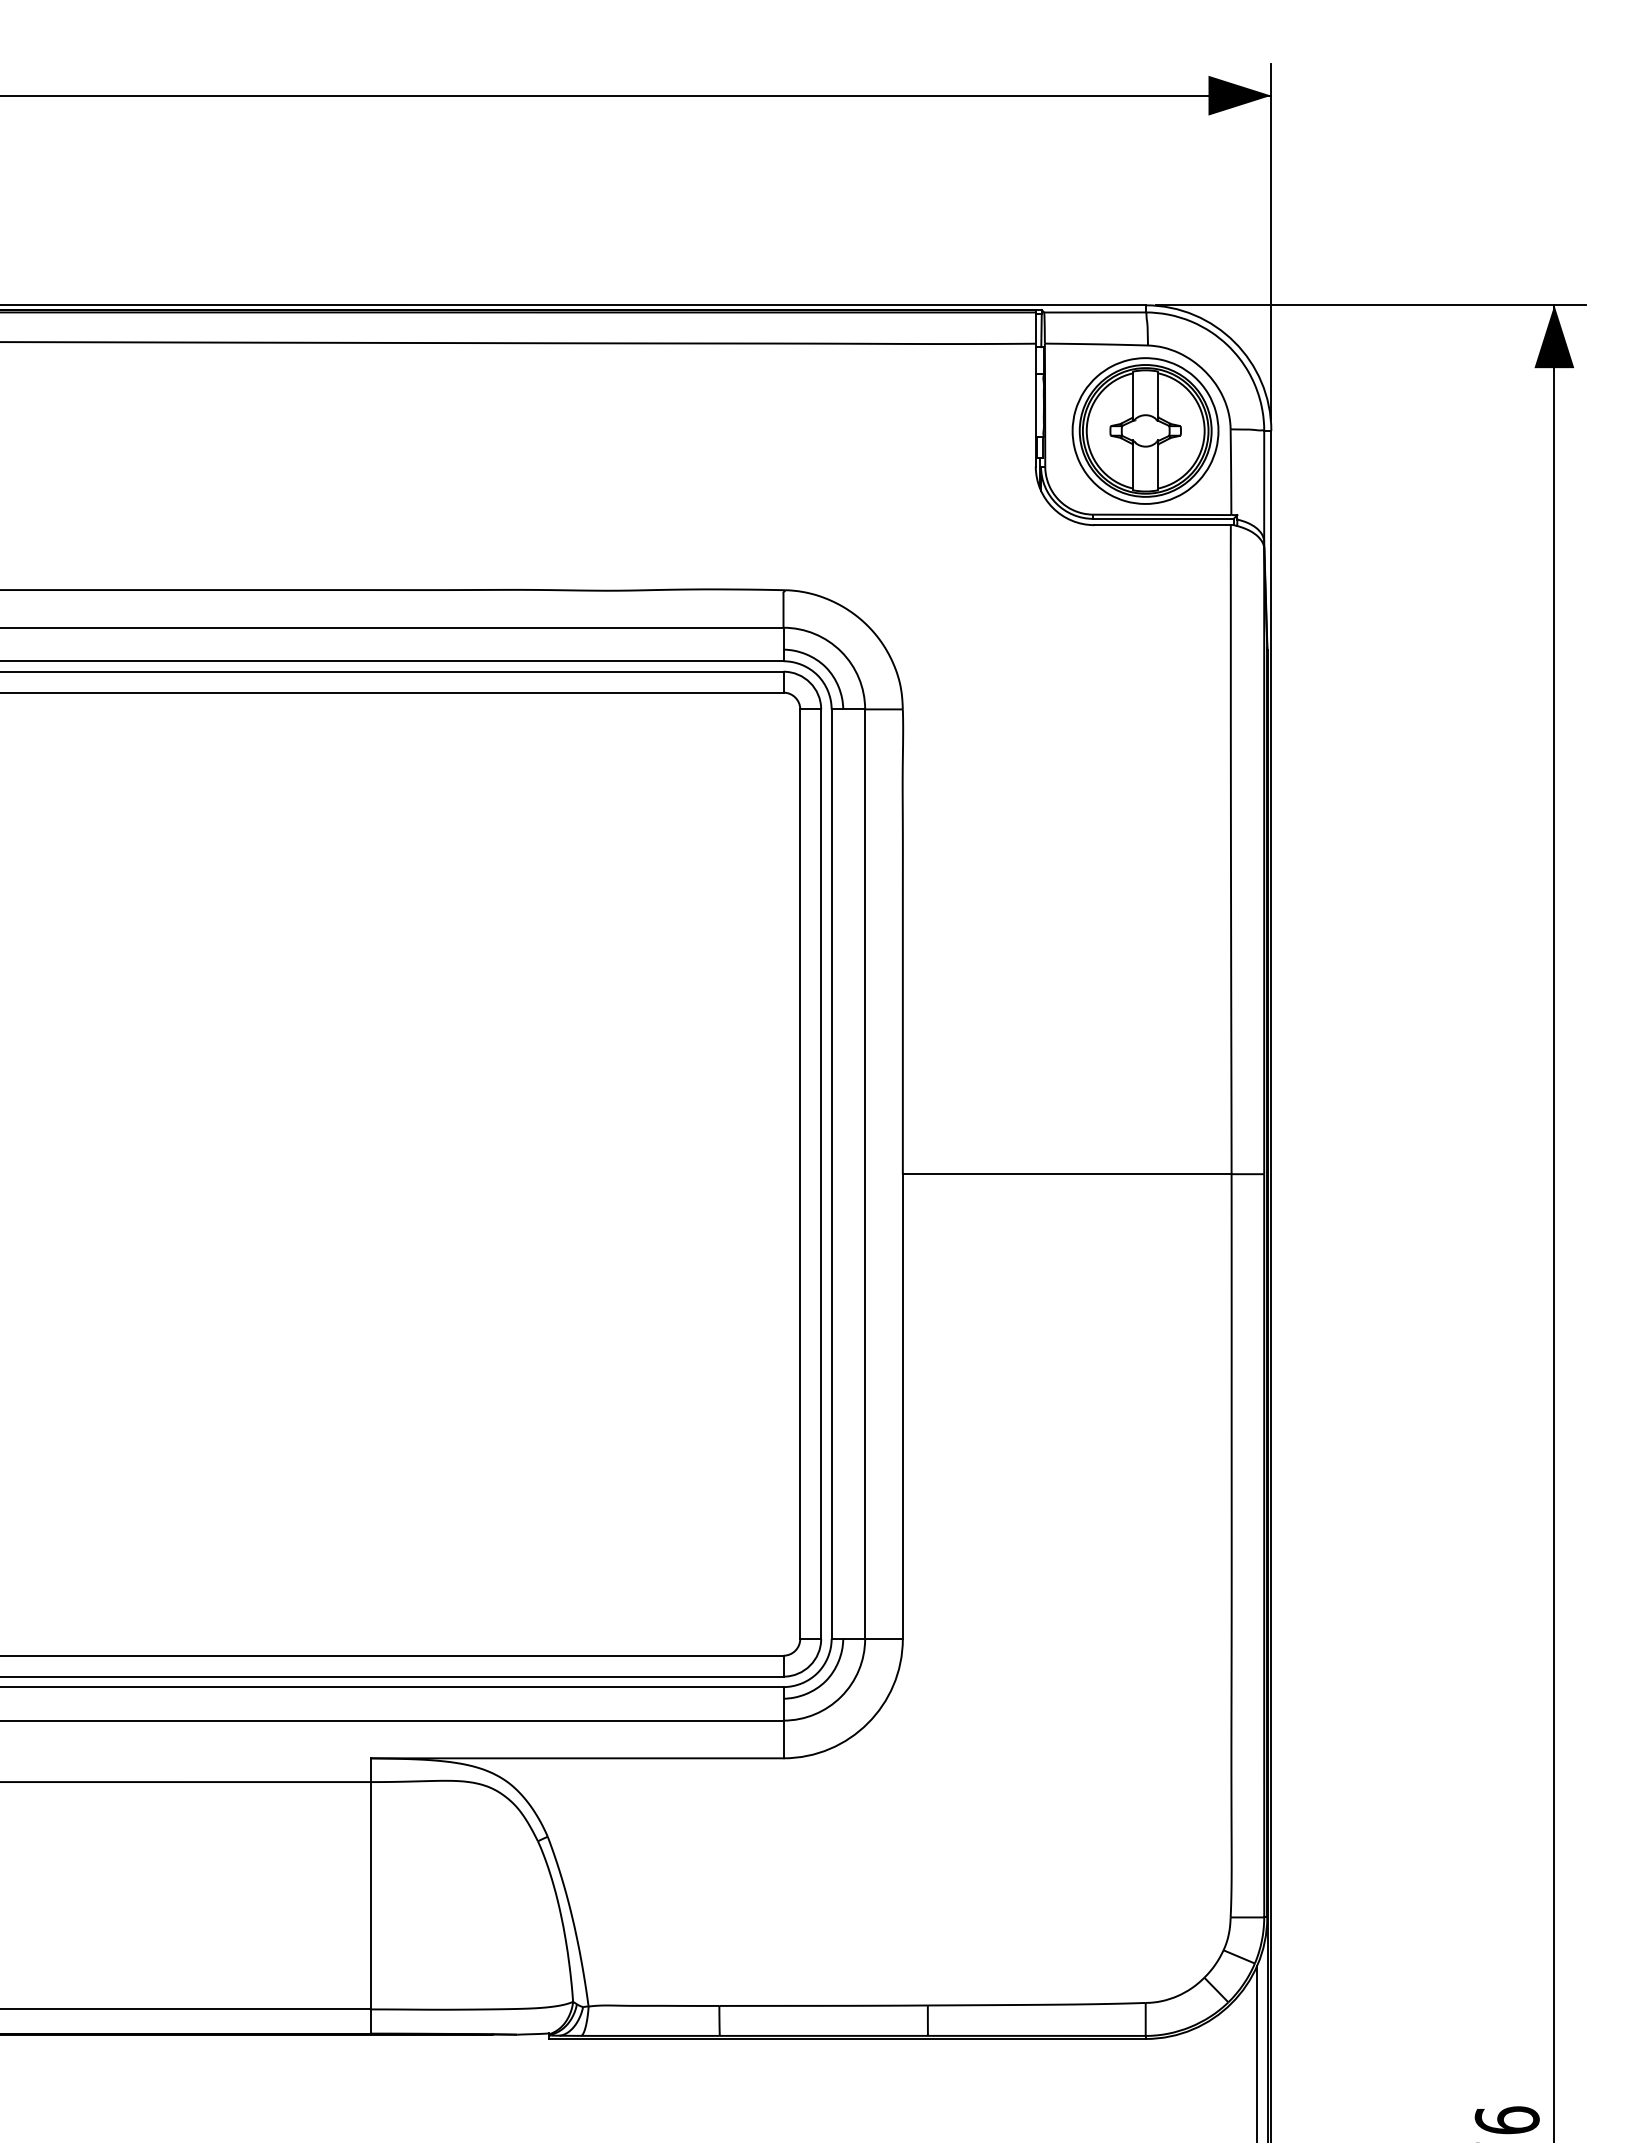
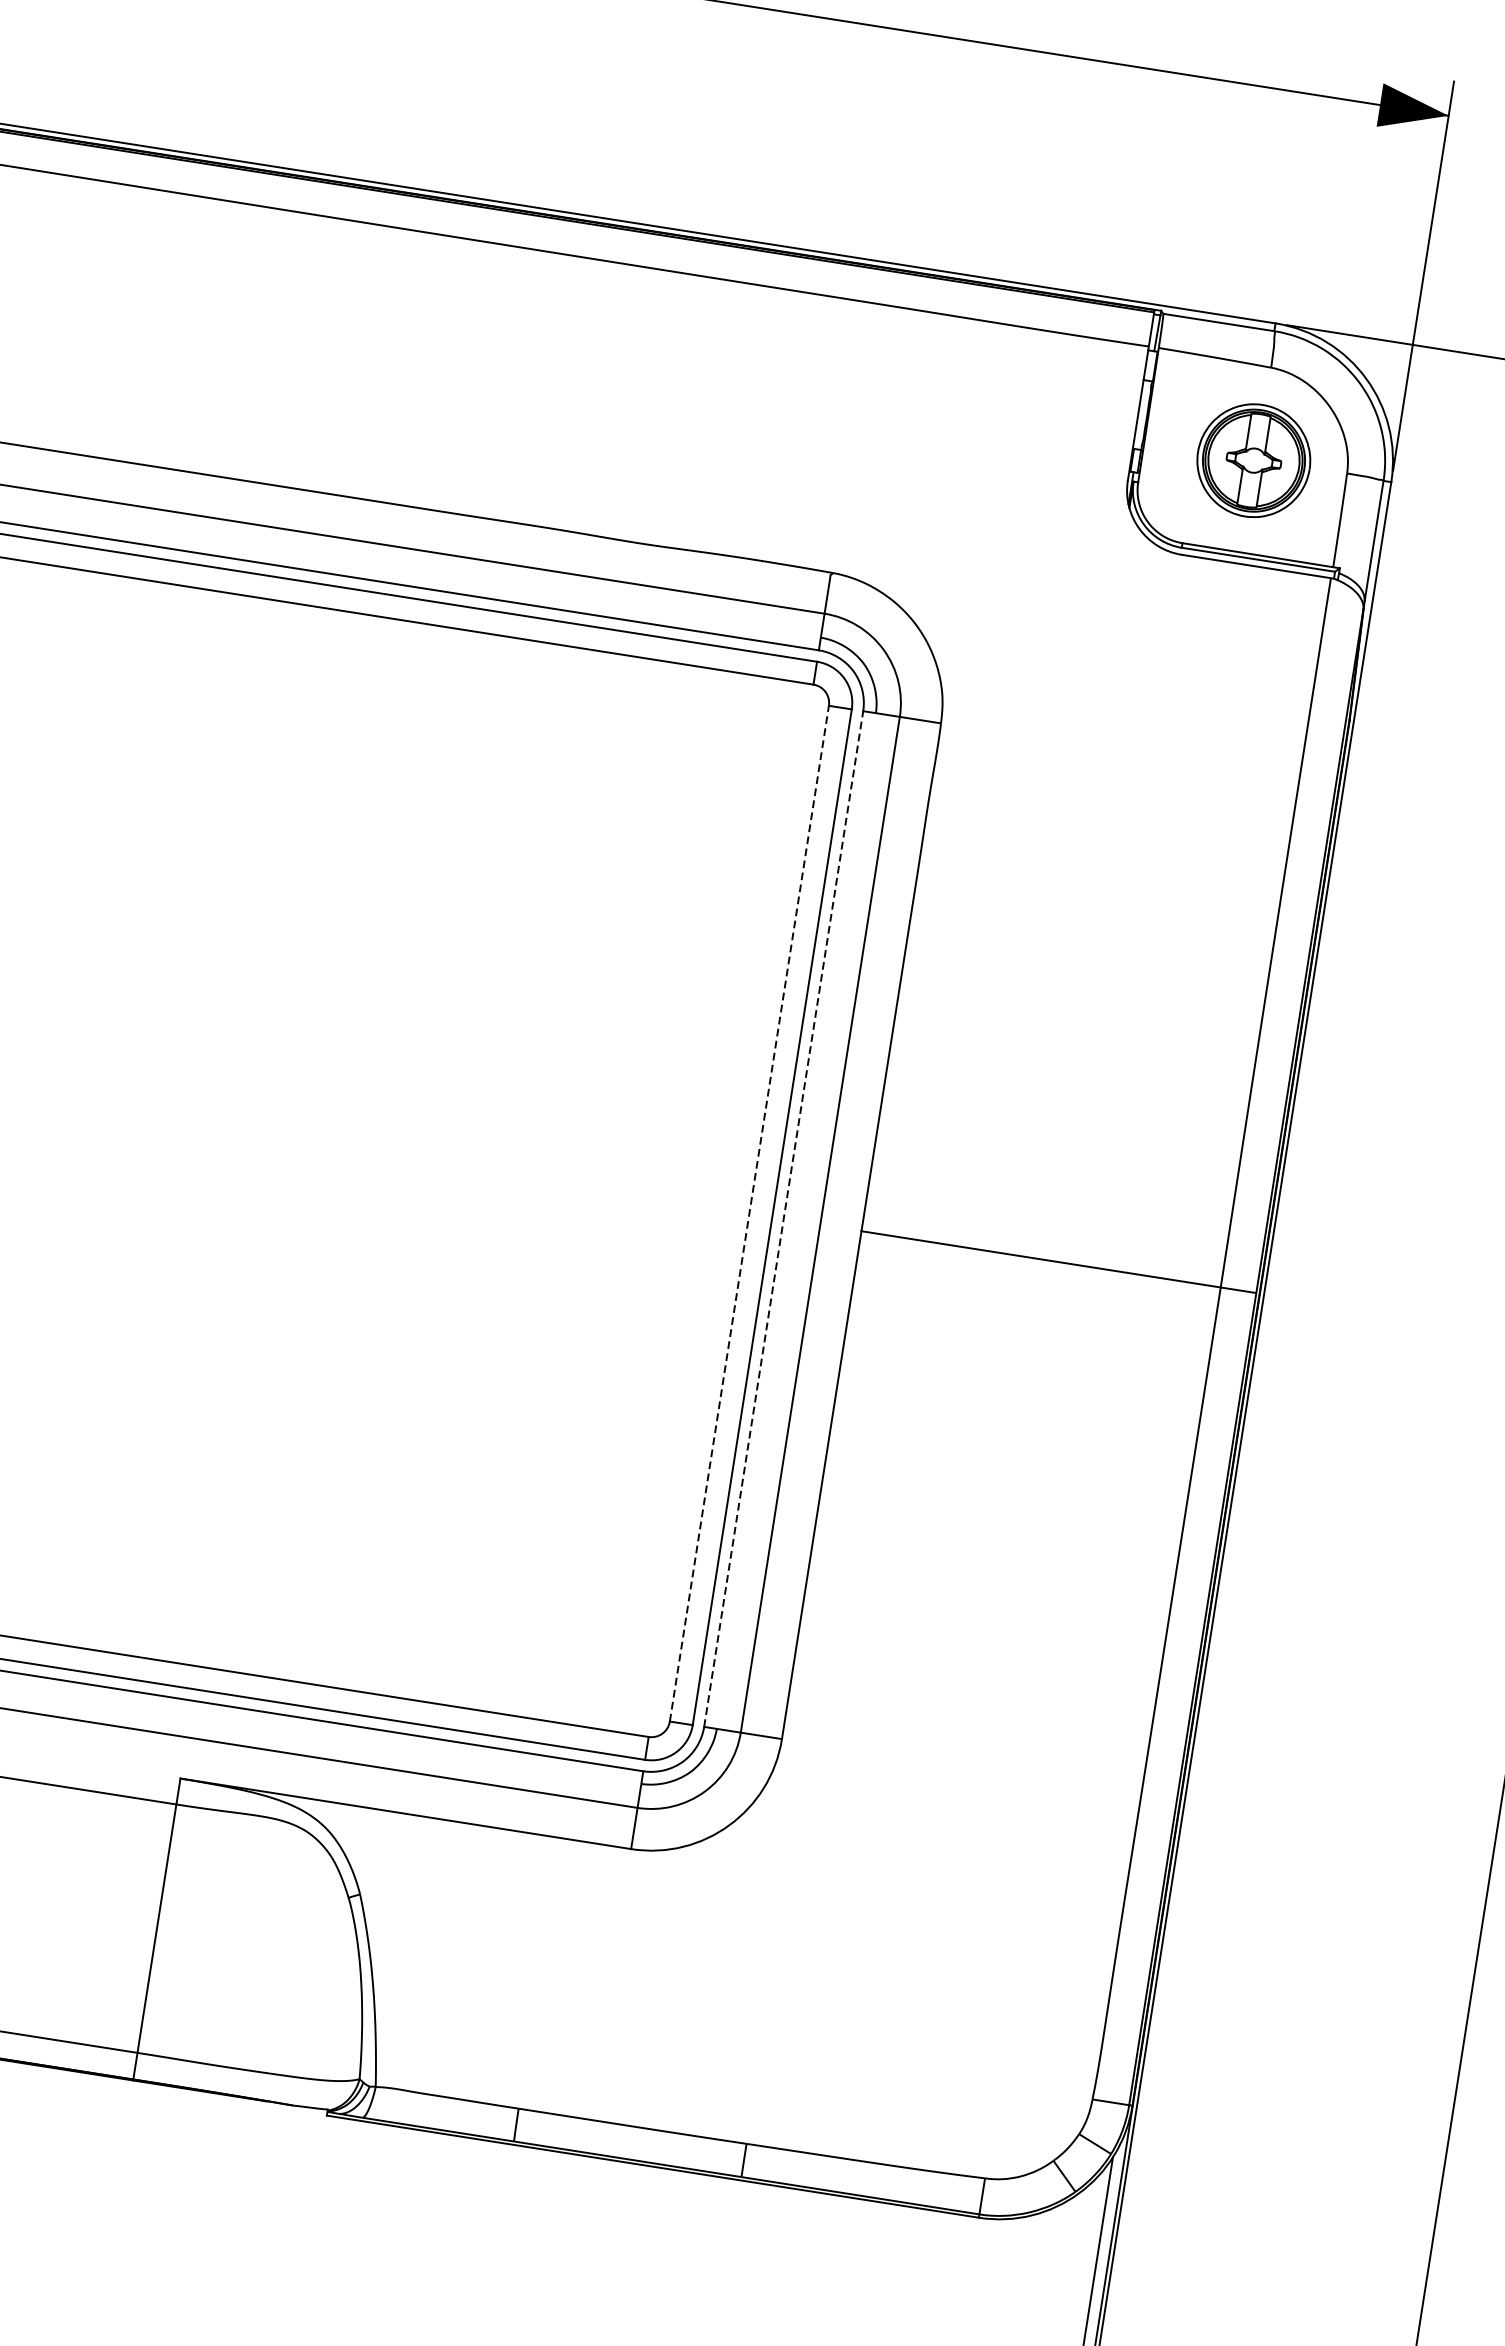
part: (1145, 430) -> (1253, 460), size x0.7
line: (800, 1174) -> (749, 1214), solid -> dashed
line: (831, 1174) -> (783, 1219), solid -> dashed

